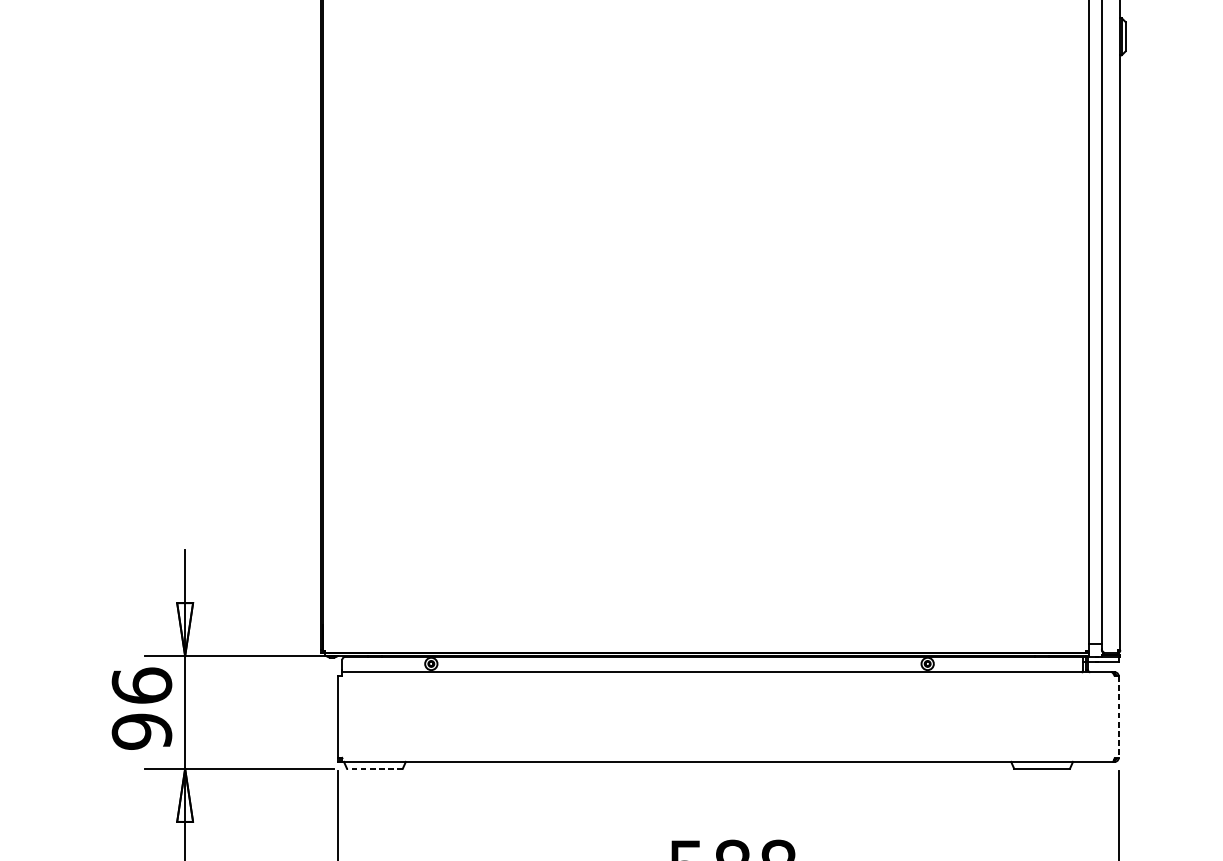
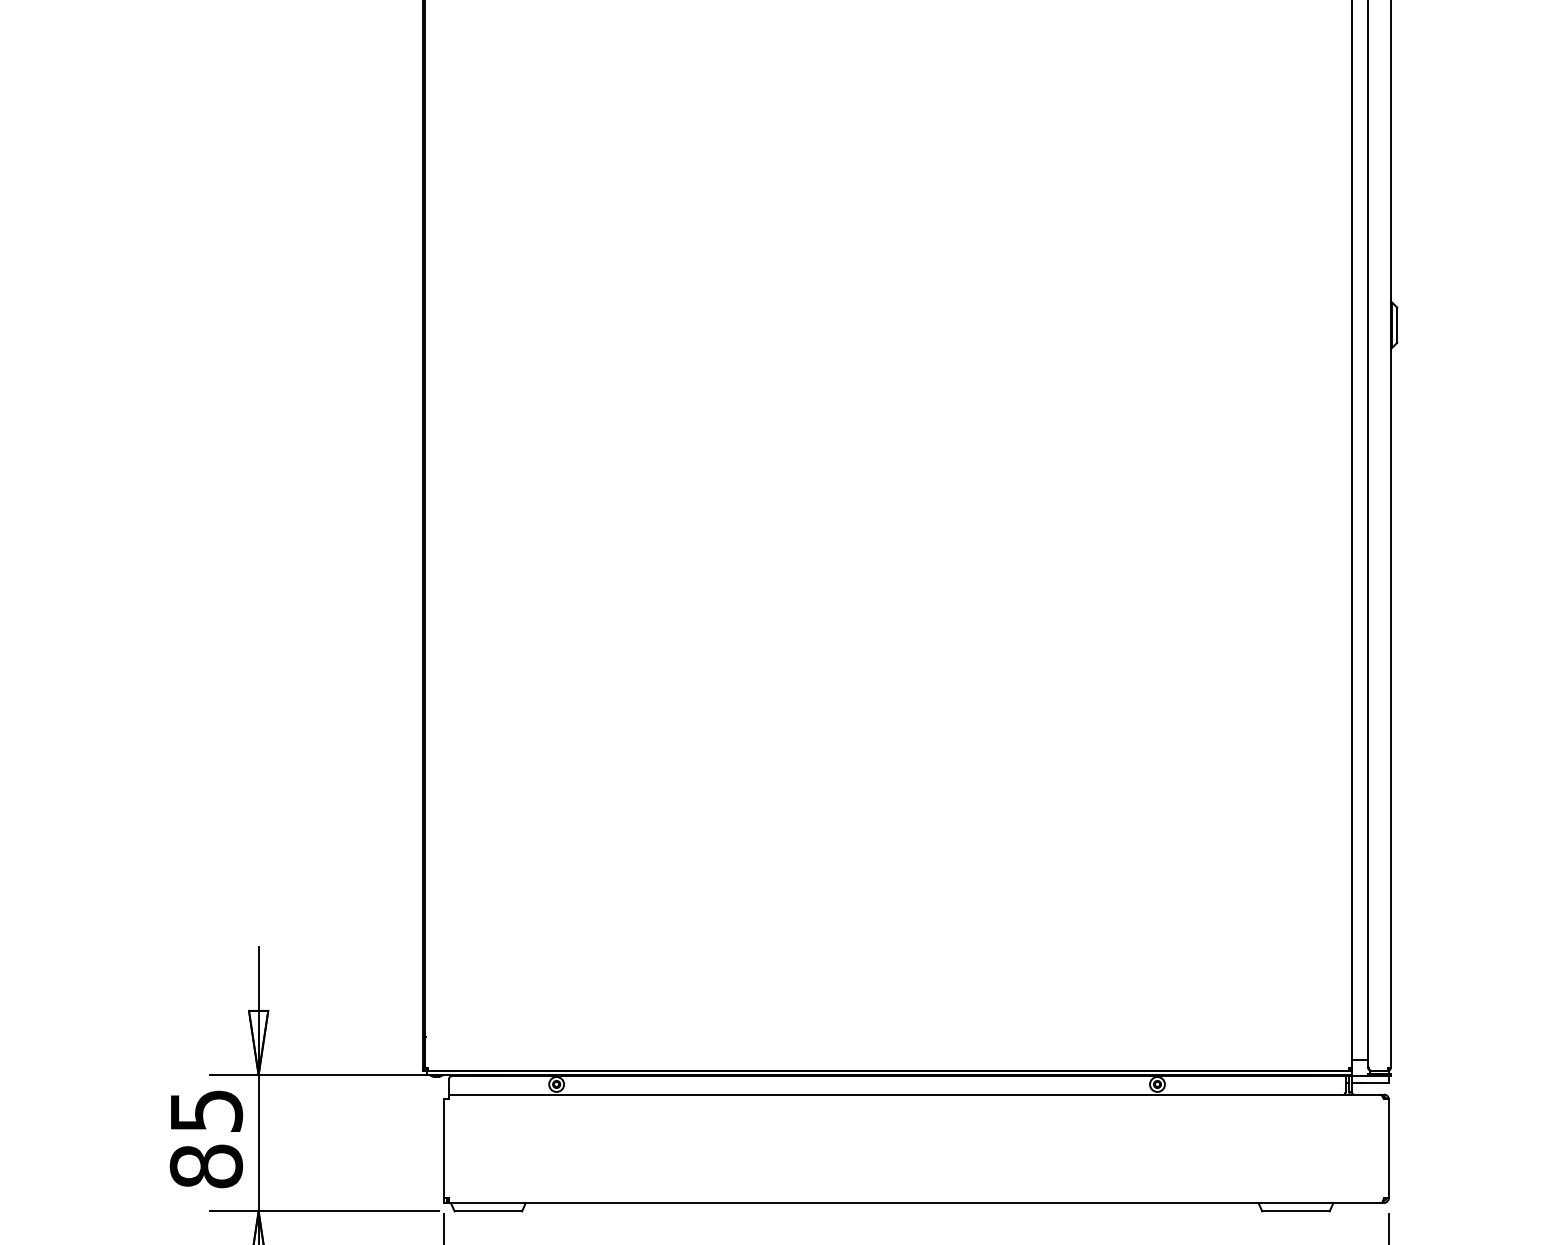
text: (142, 708) -> (206, 1138), 96 -> 85
line: (1118, 717) -> (1388, 1149), dashed -> solid
line: (375, 768) -> (488, 1211), dashed -> solid

